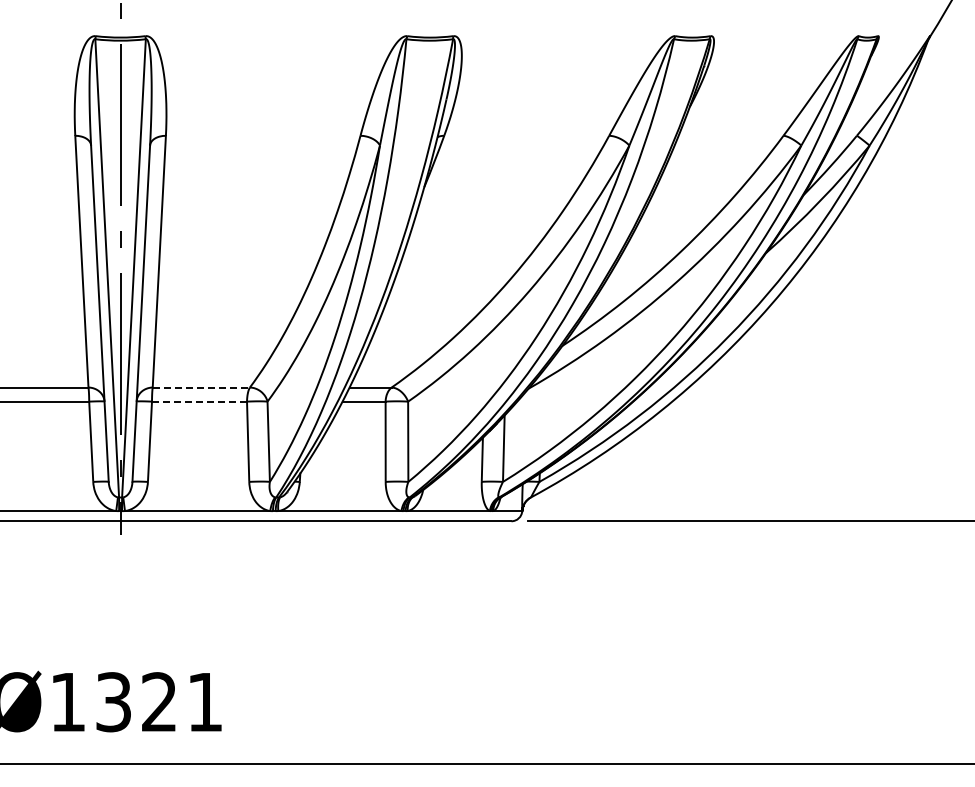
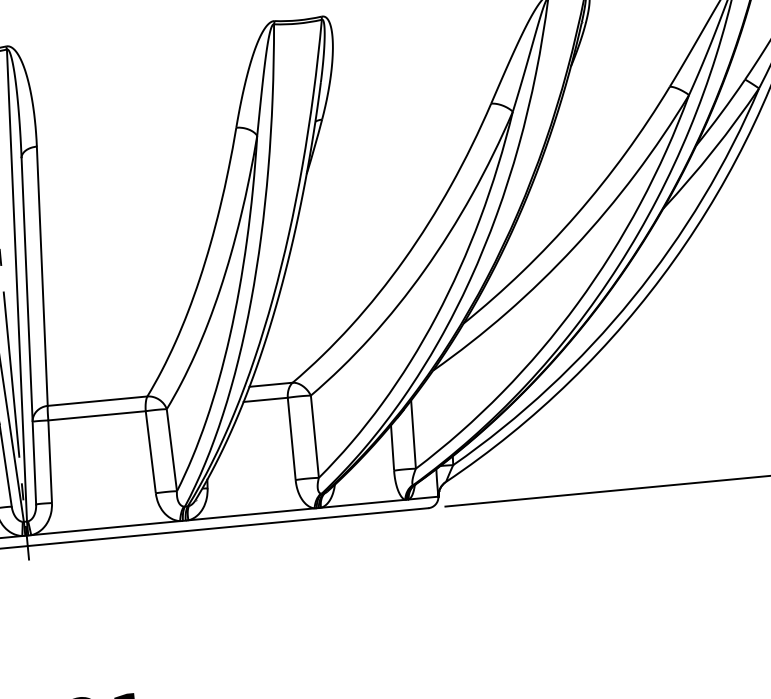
line: (201, 387) -> (97, 401), dashed -> solid
line: (199, 401) -> (97, 415), dashed -> solid

